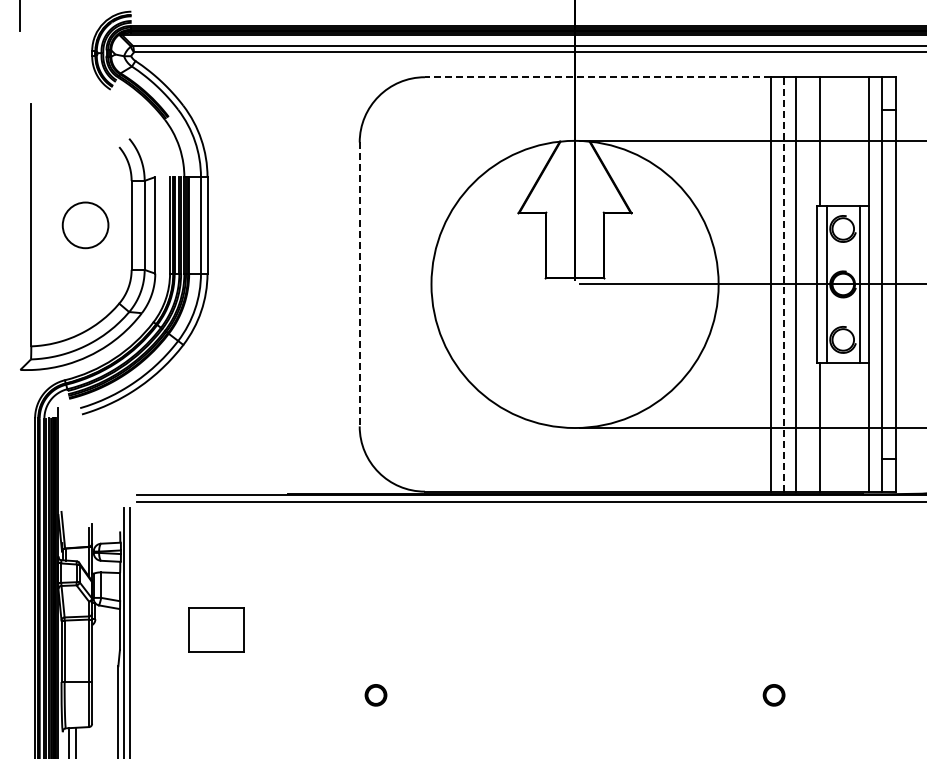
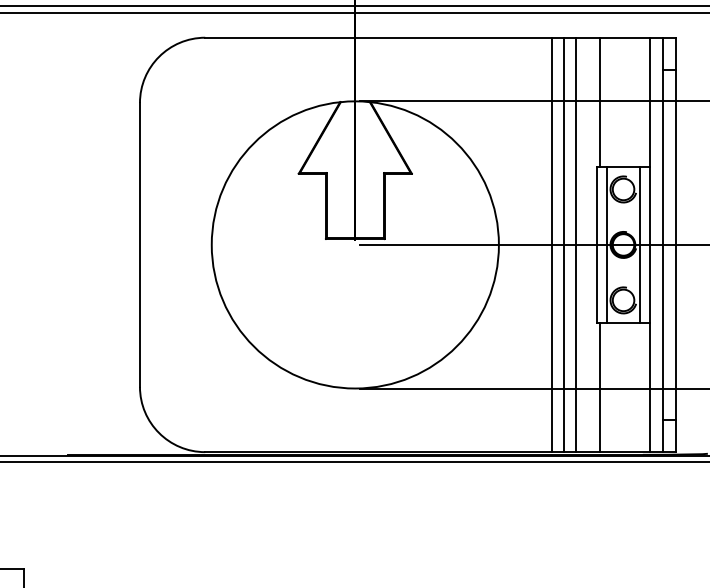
line: (597, 77) -> (377, 38), dashed -> solid
line: (784, 283) -> (564, 244), dashed -> solid
line: (359, 284) -> (139, 245), dashed -> solid

